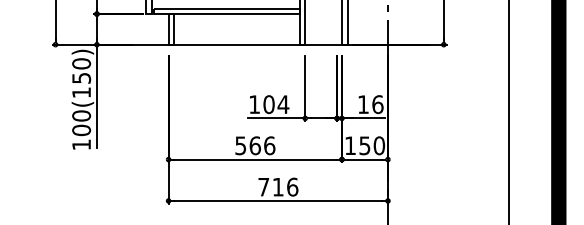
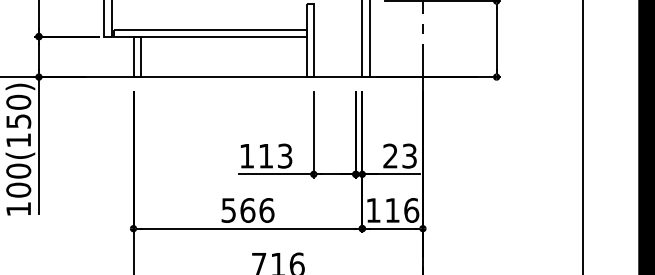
text: (276, 104) -> (275, 155), 104 -> 113
text: (370, 104) -> (399, 155), 16 -> 23
text: (372, 145) -> (402, 210), 150 -> 116

